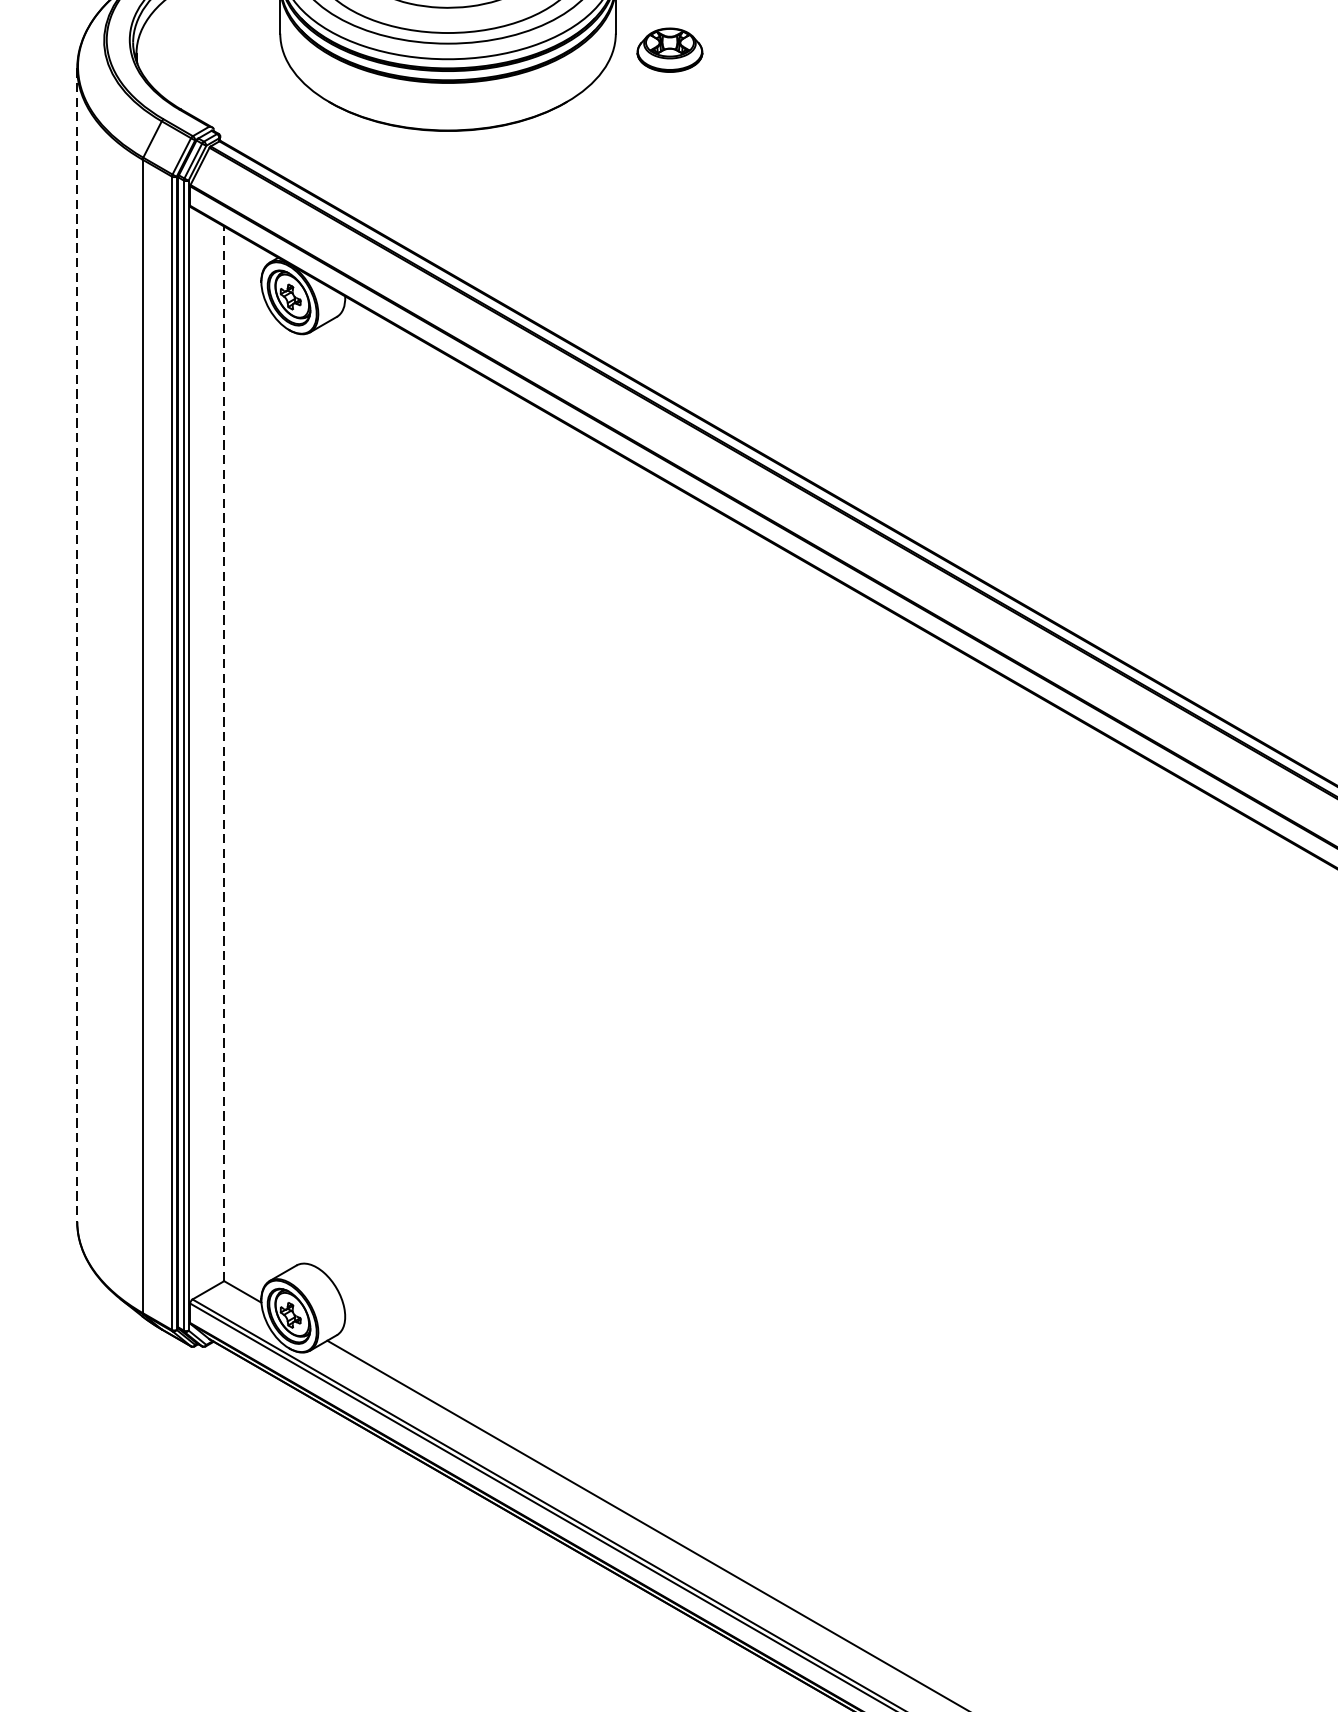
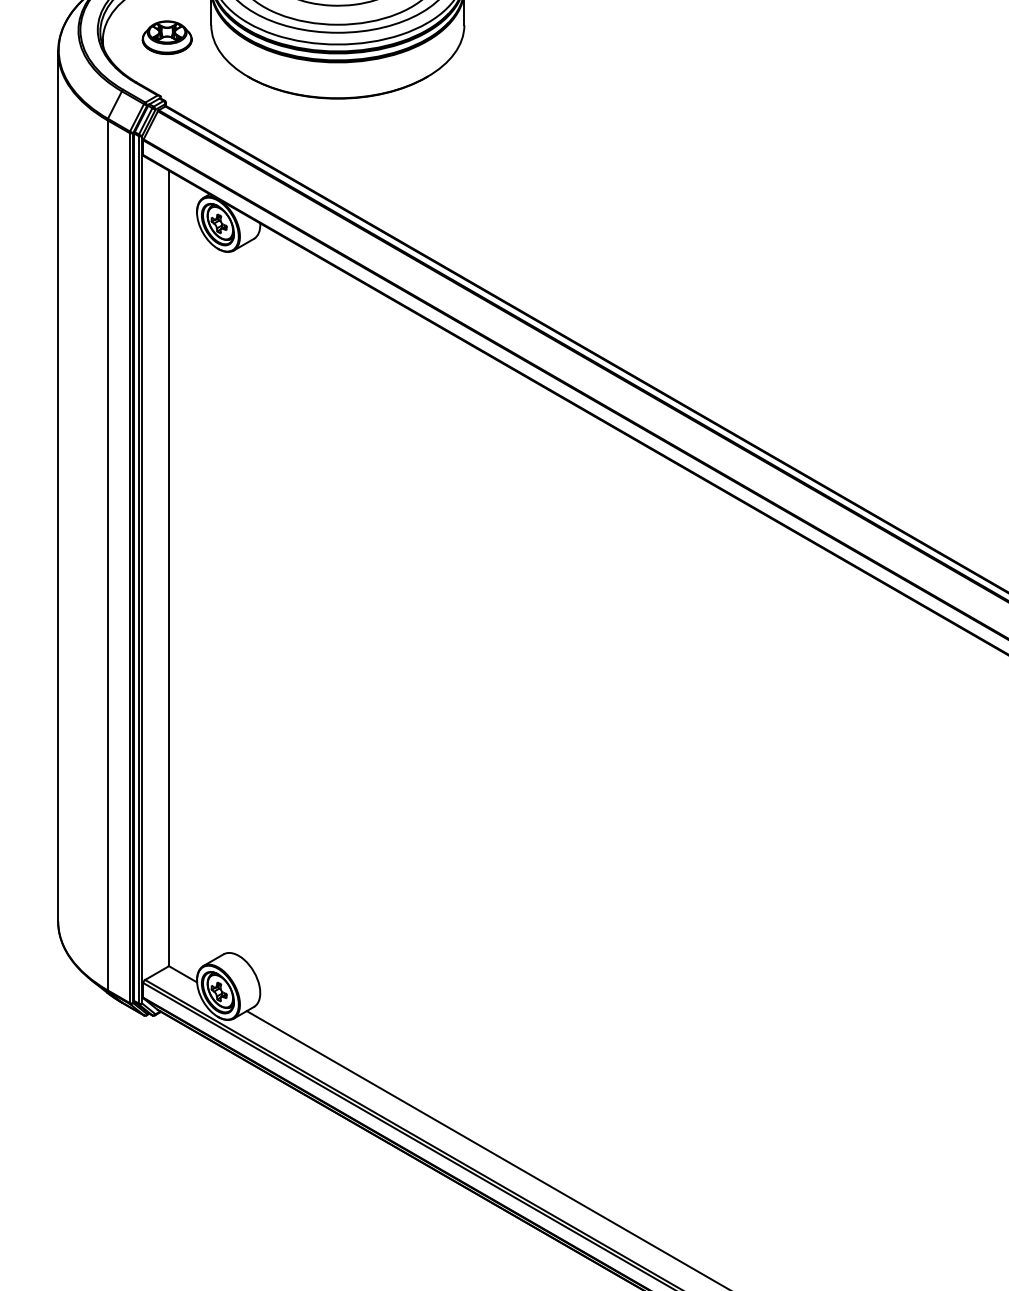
part: (669, 49) -> (166, 37), moved
line: (77, 645) -> (58, 486), dashed -> solid
line: (223, 753) -> (168, 568), dashed -> solid

